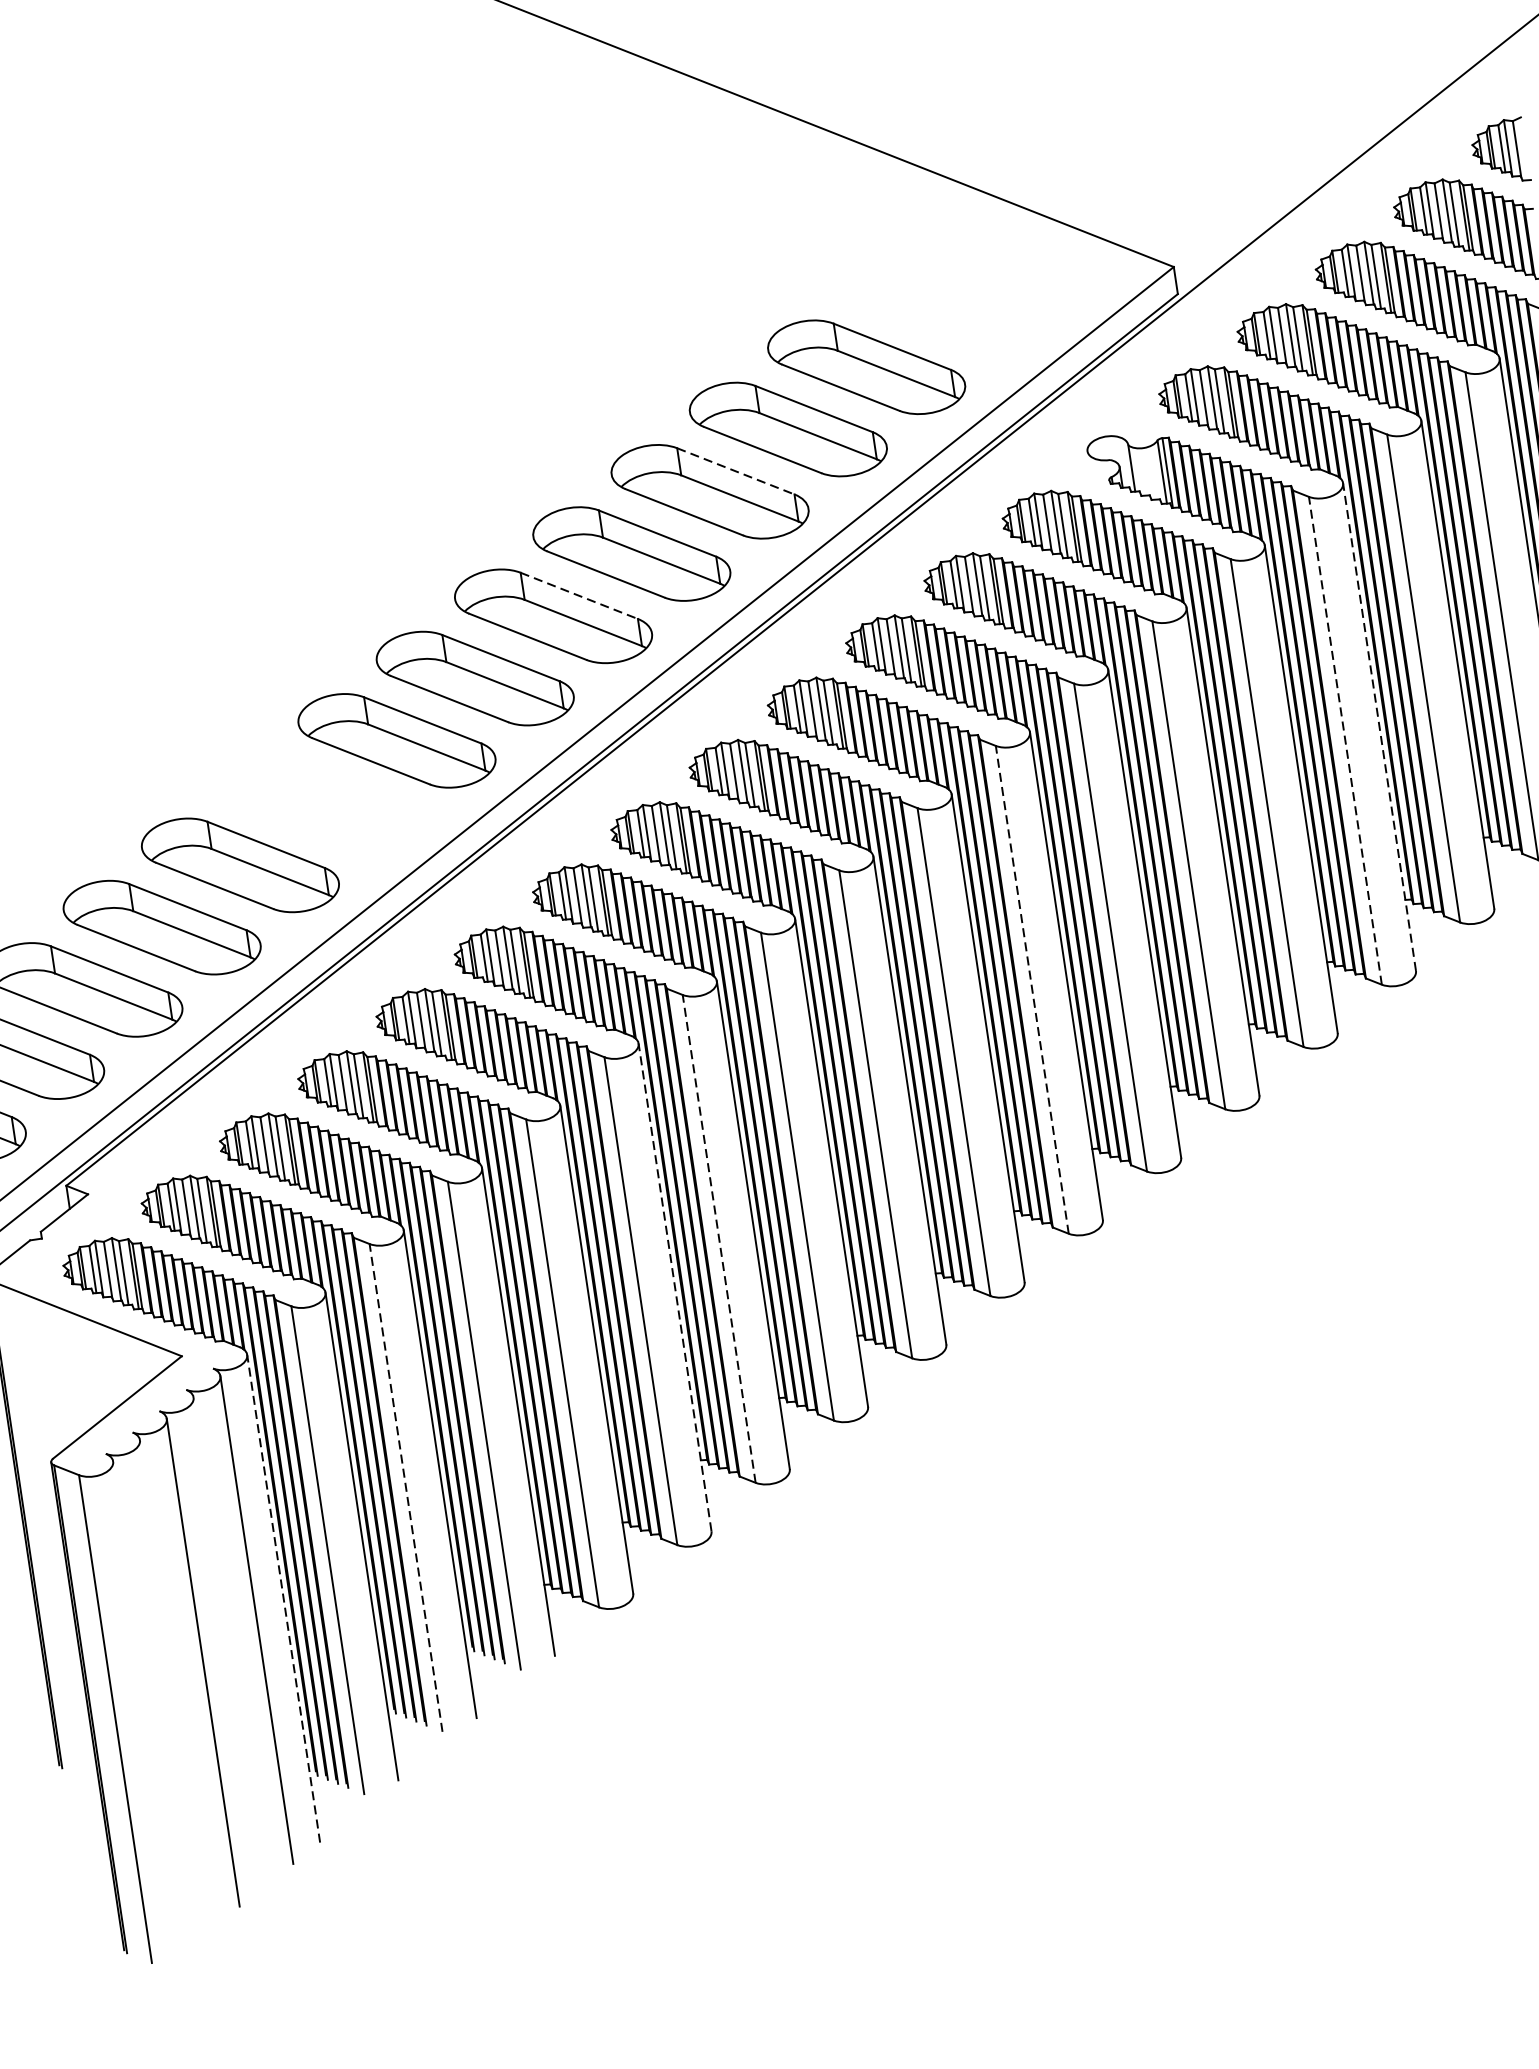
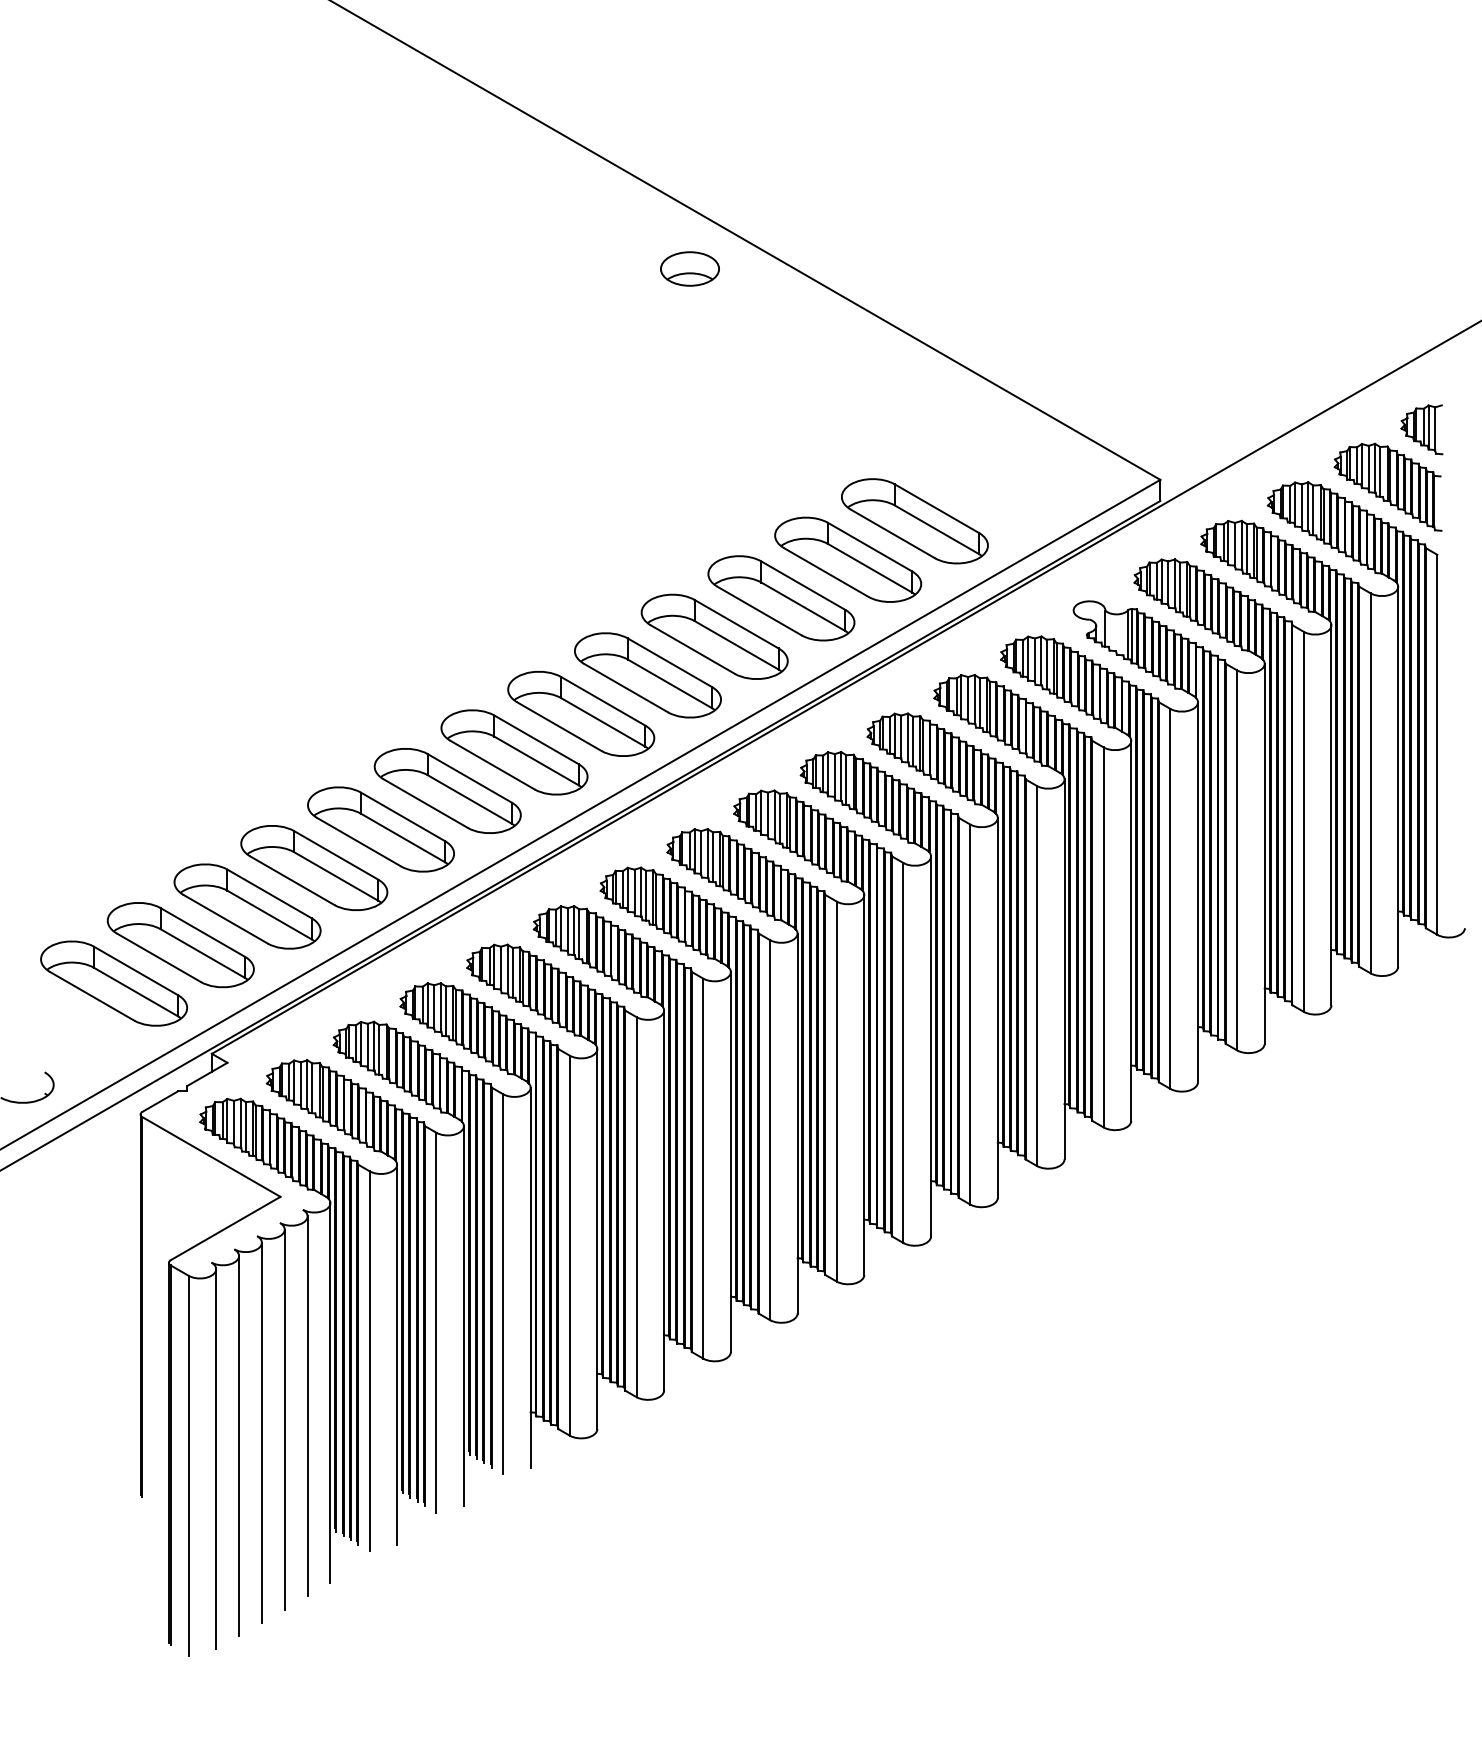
part: (528, 86) -> (689, 268), added
line: (735, 471) -> (803, 585), dashed -> solid
line: (578, 595) -> (669, 662), dashed -> solid
line: (1379, 726) -> (1264, 853), dashed -> solid
line: (1345, 739) -> (1237, 859), dashed -> solid
part: (318, 802) -> (447, 790), added
line: (1032, 989) -> (970, 1014), dashed -> solid
line: (719, 1238) -> (703, 1168), dashed -> solid
line: (675, 1287) -> (664, 1200), dashed -> solid
line: (406, 1487) -> (436, 1322), dashed -> solid
line: (283, 1597) -> (330, 1392), dashed -> solid
line: (229, 1641) -> (284, 1419), added
line: (176, 1683) -> (239, 1445), added
line: (150, 1705) -> (216, 1459), added

